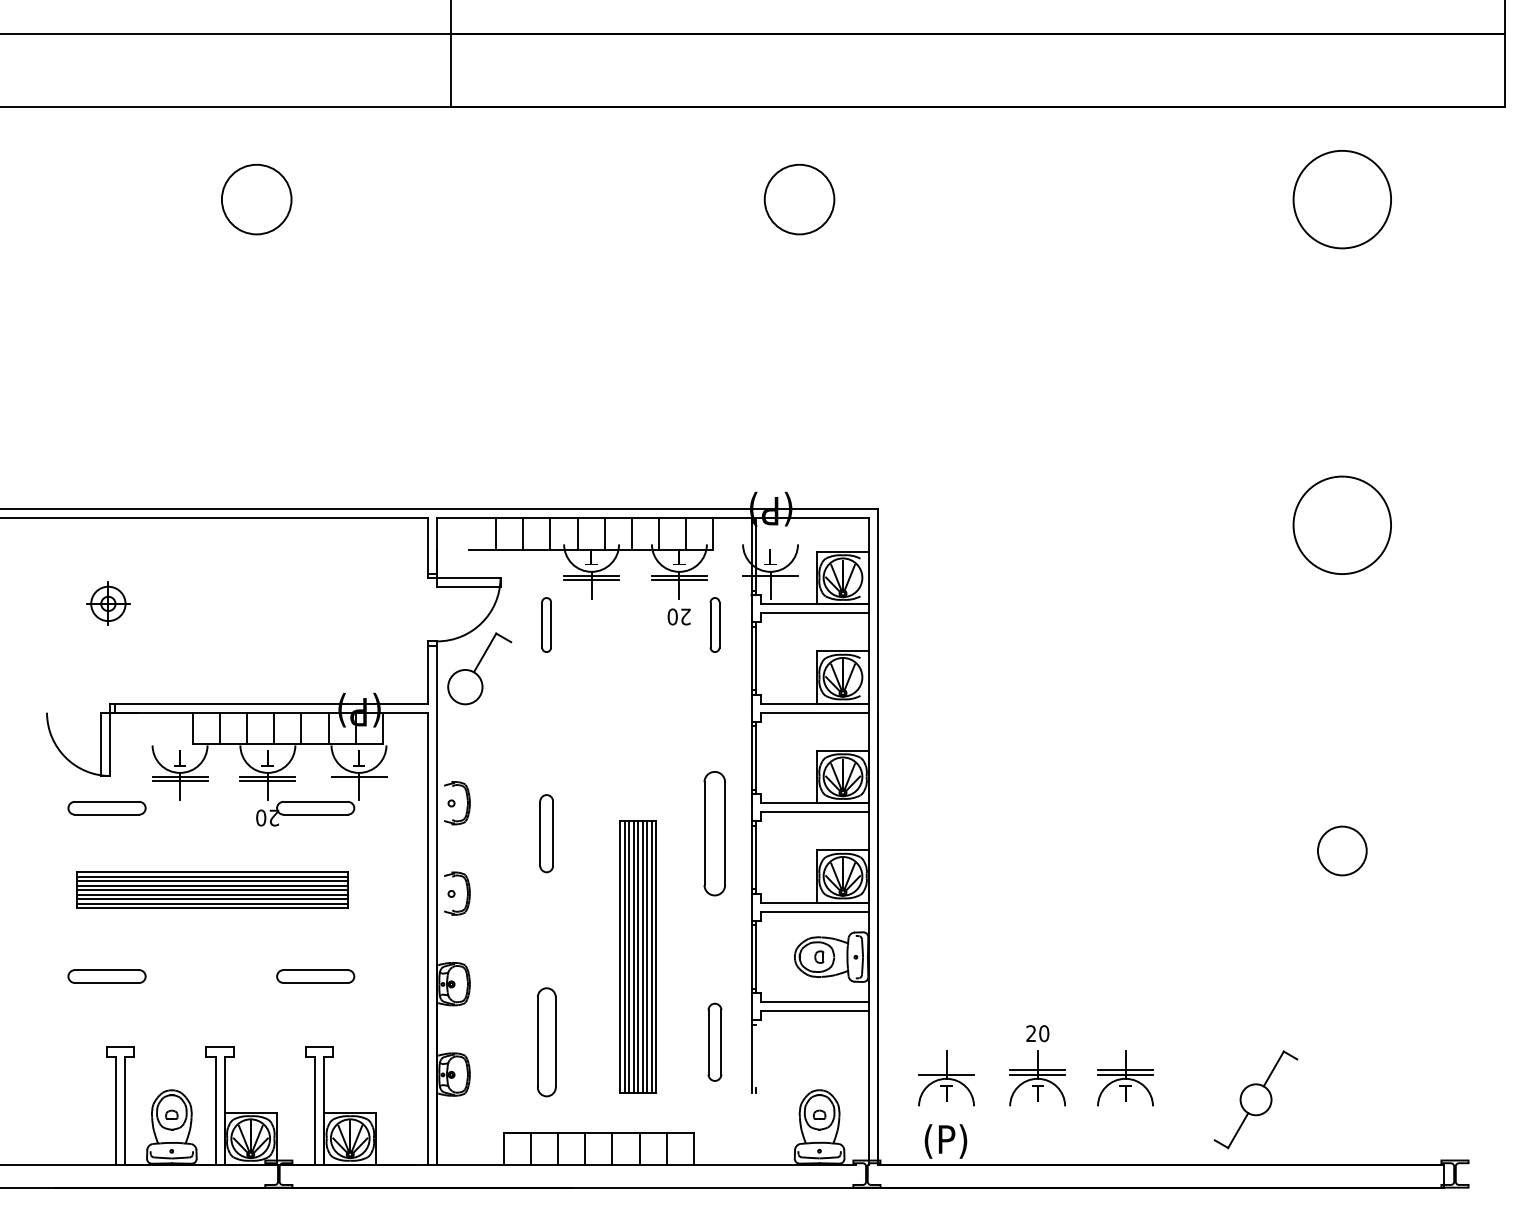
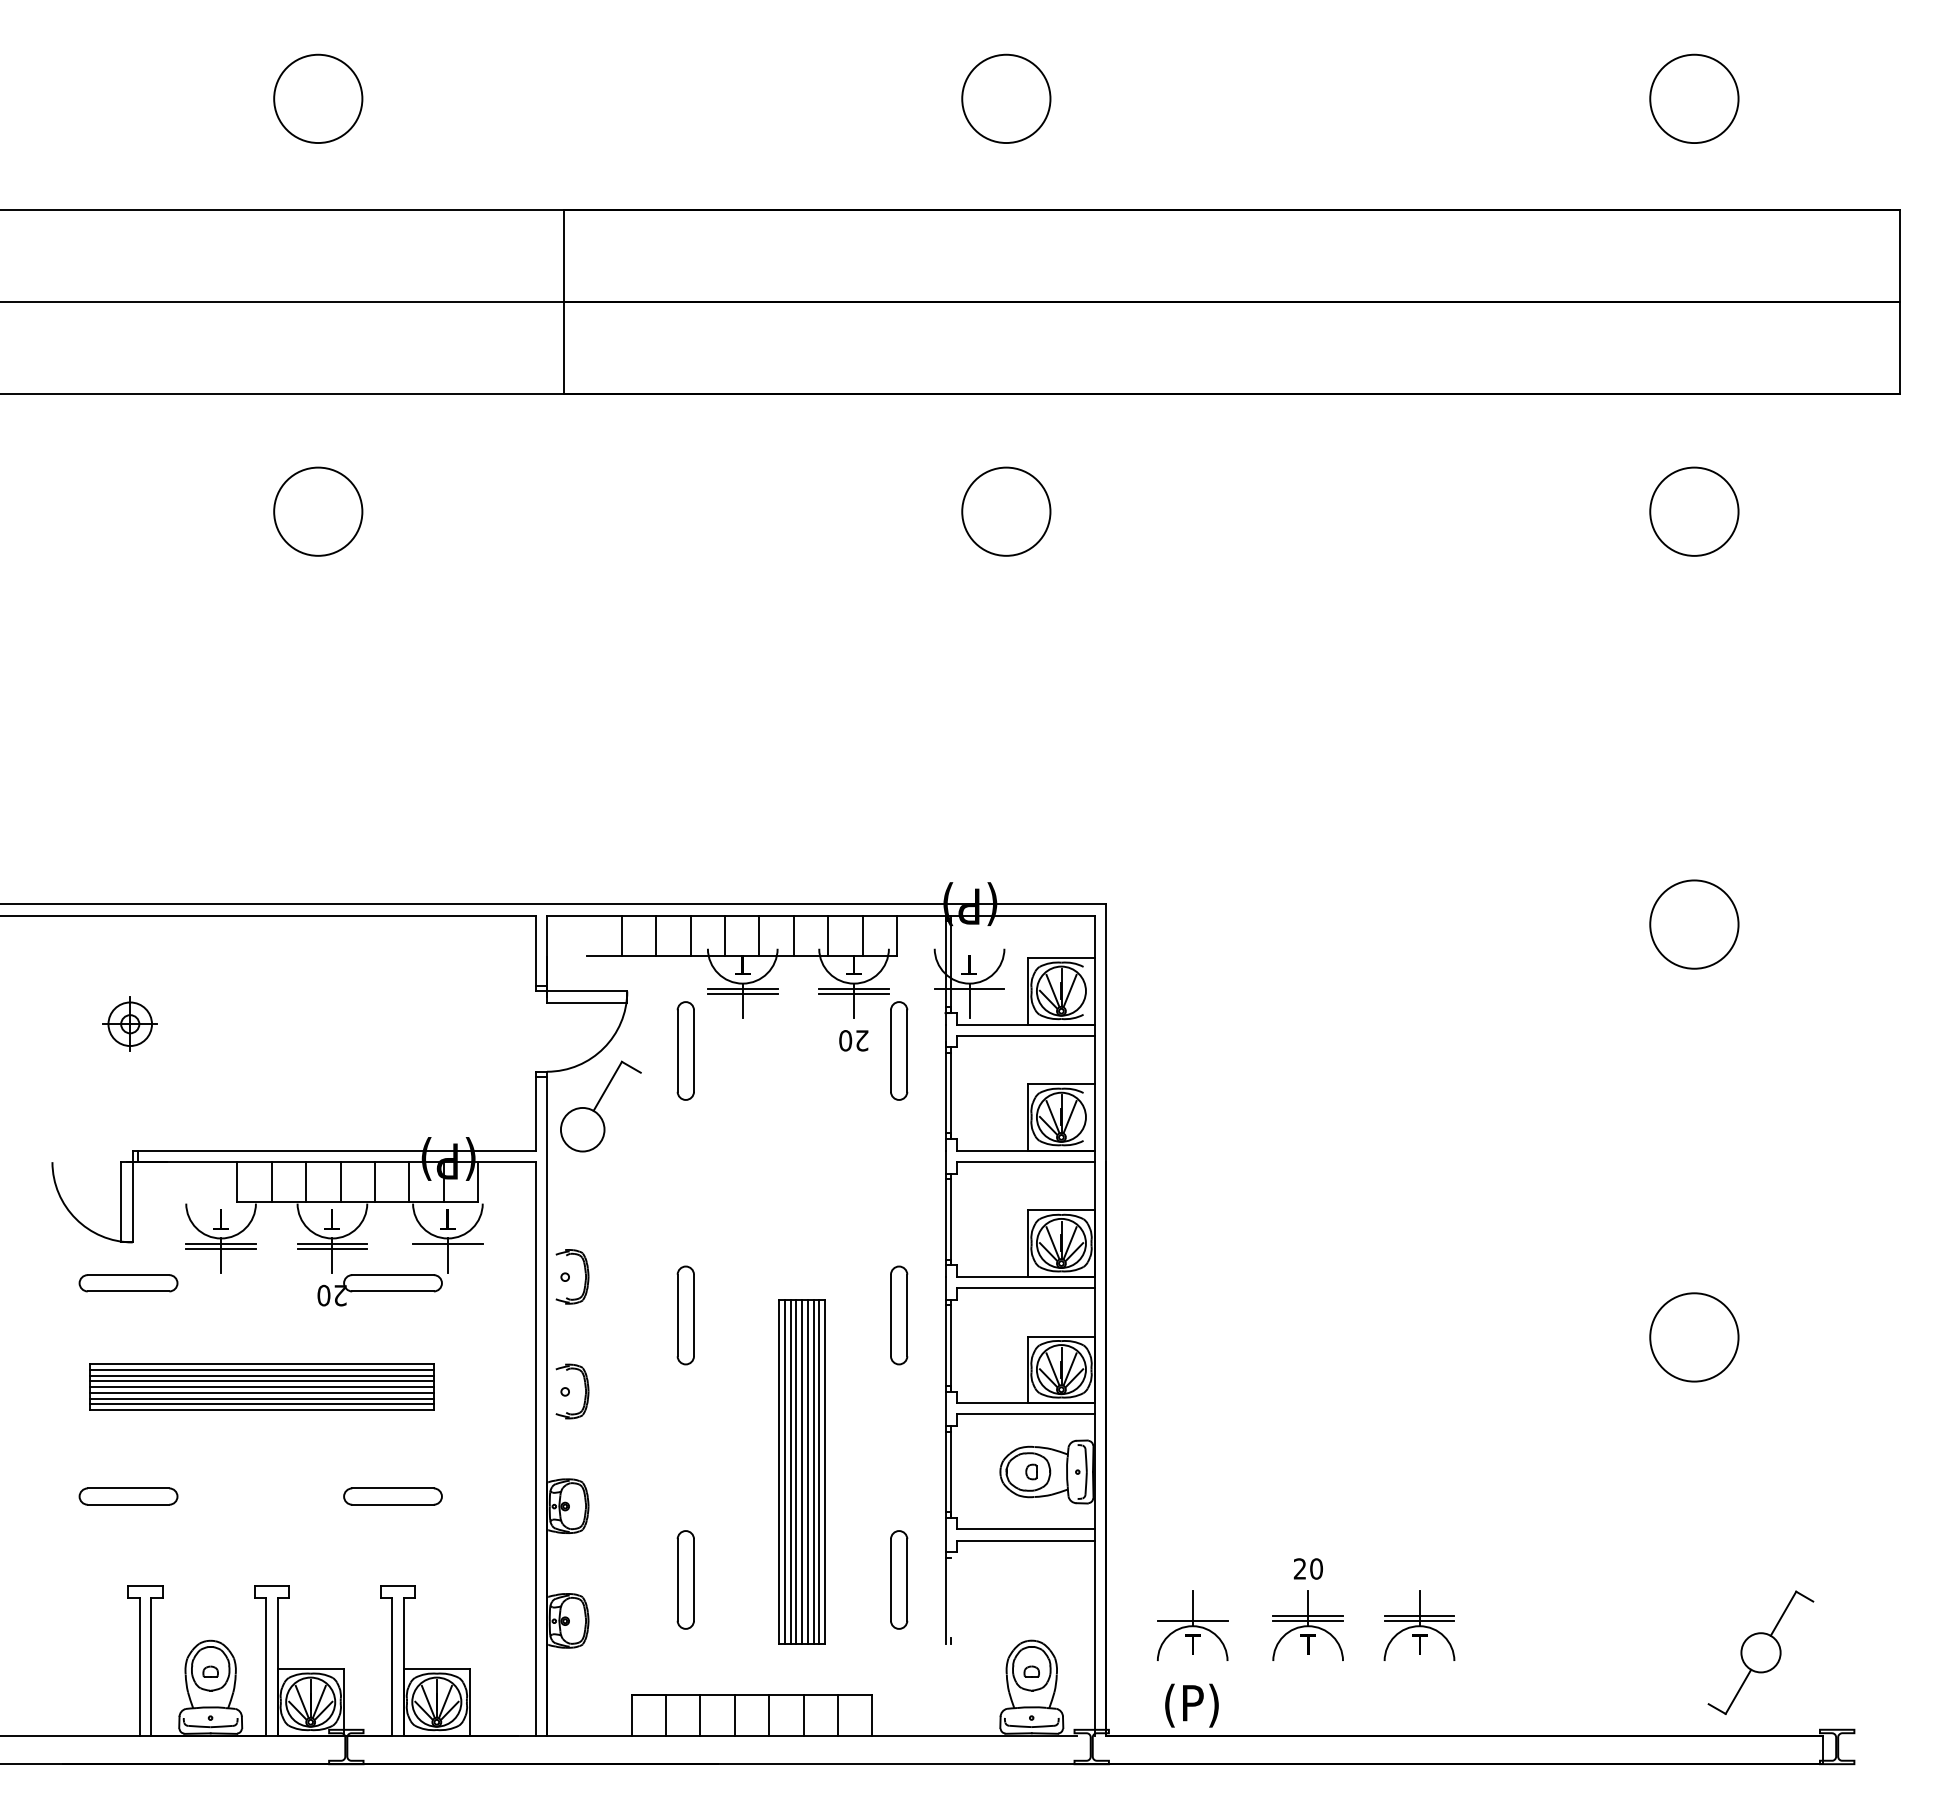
circle: (1342, 199) -> (1694, 511), size x0.71
circle: (1342, 525) -> (1694, 924), size x0.71
part: (546, 624) -> (685, 1050), size x1.43
part: (715, 624) -> (899, 1050), size x1.43
part: (715, 833) -> (899, 1315), size x0.62
circle: (1342, 851) -> (1694, 1337), size x1.43
part: (546, 1041) -> (685, 1579), size x0.71
part: (1255, 1099) -> (1760, 1652), moved

